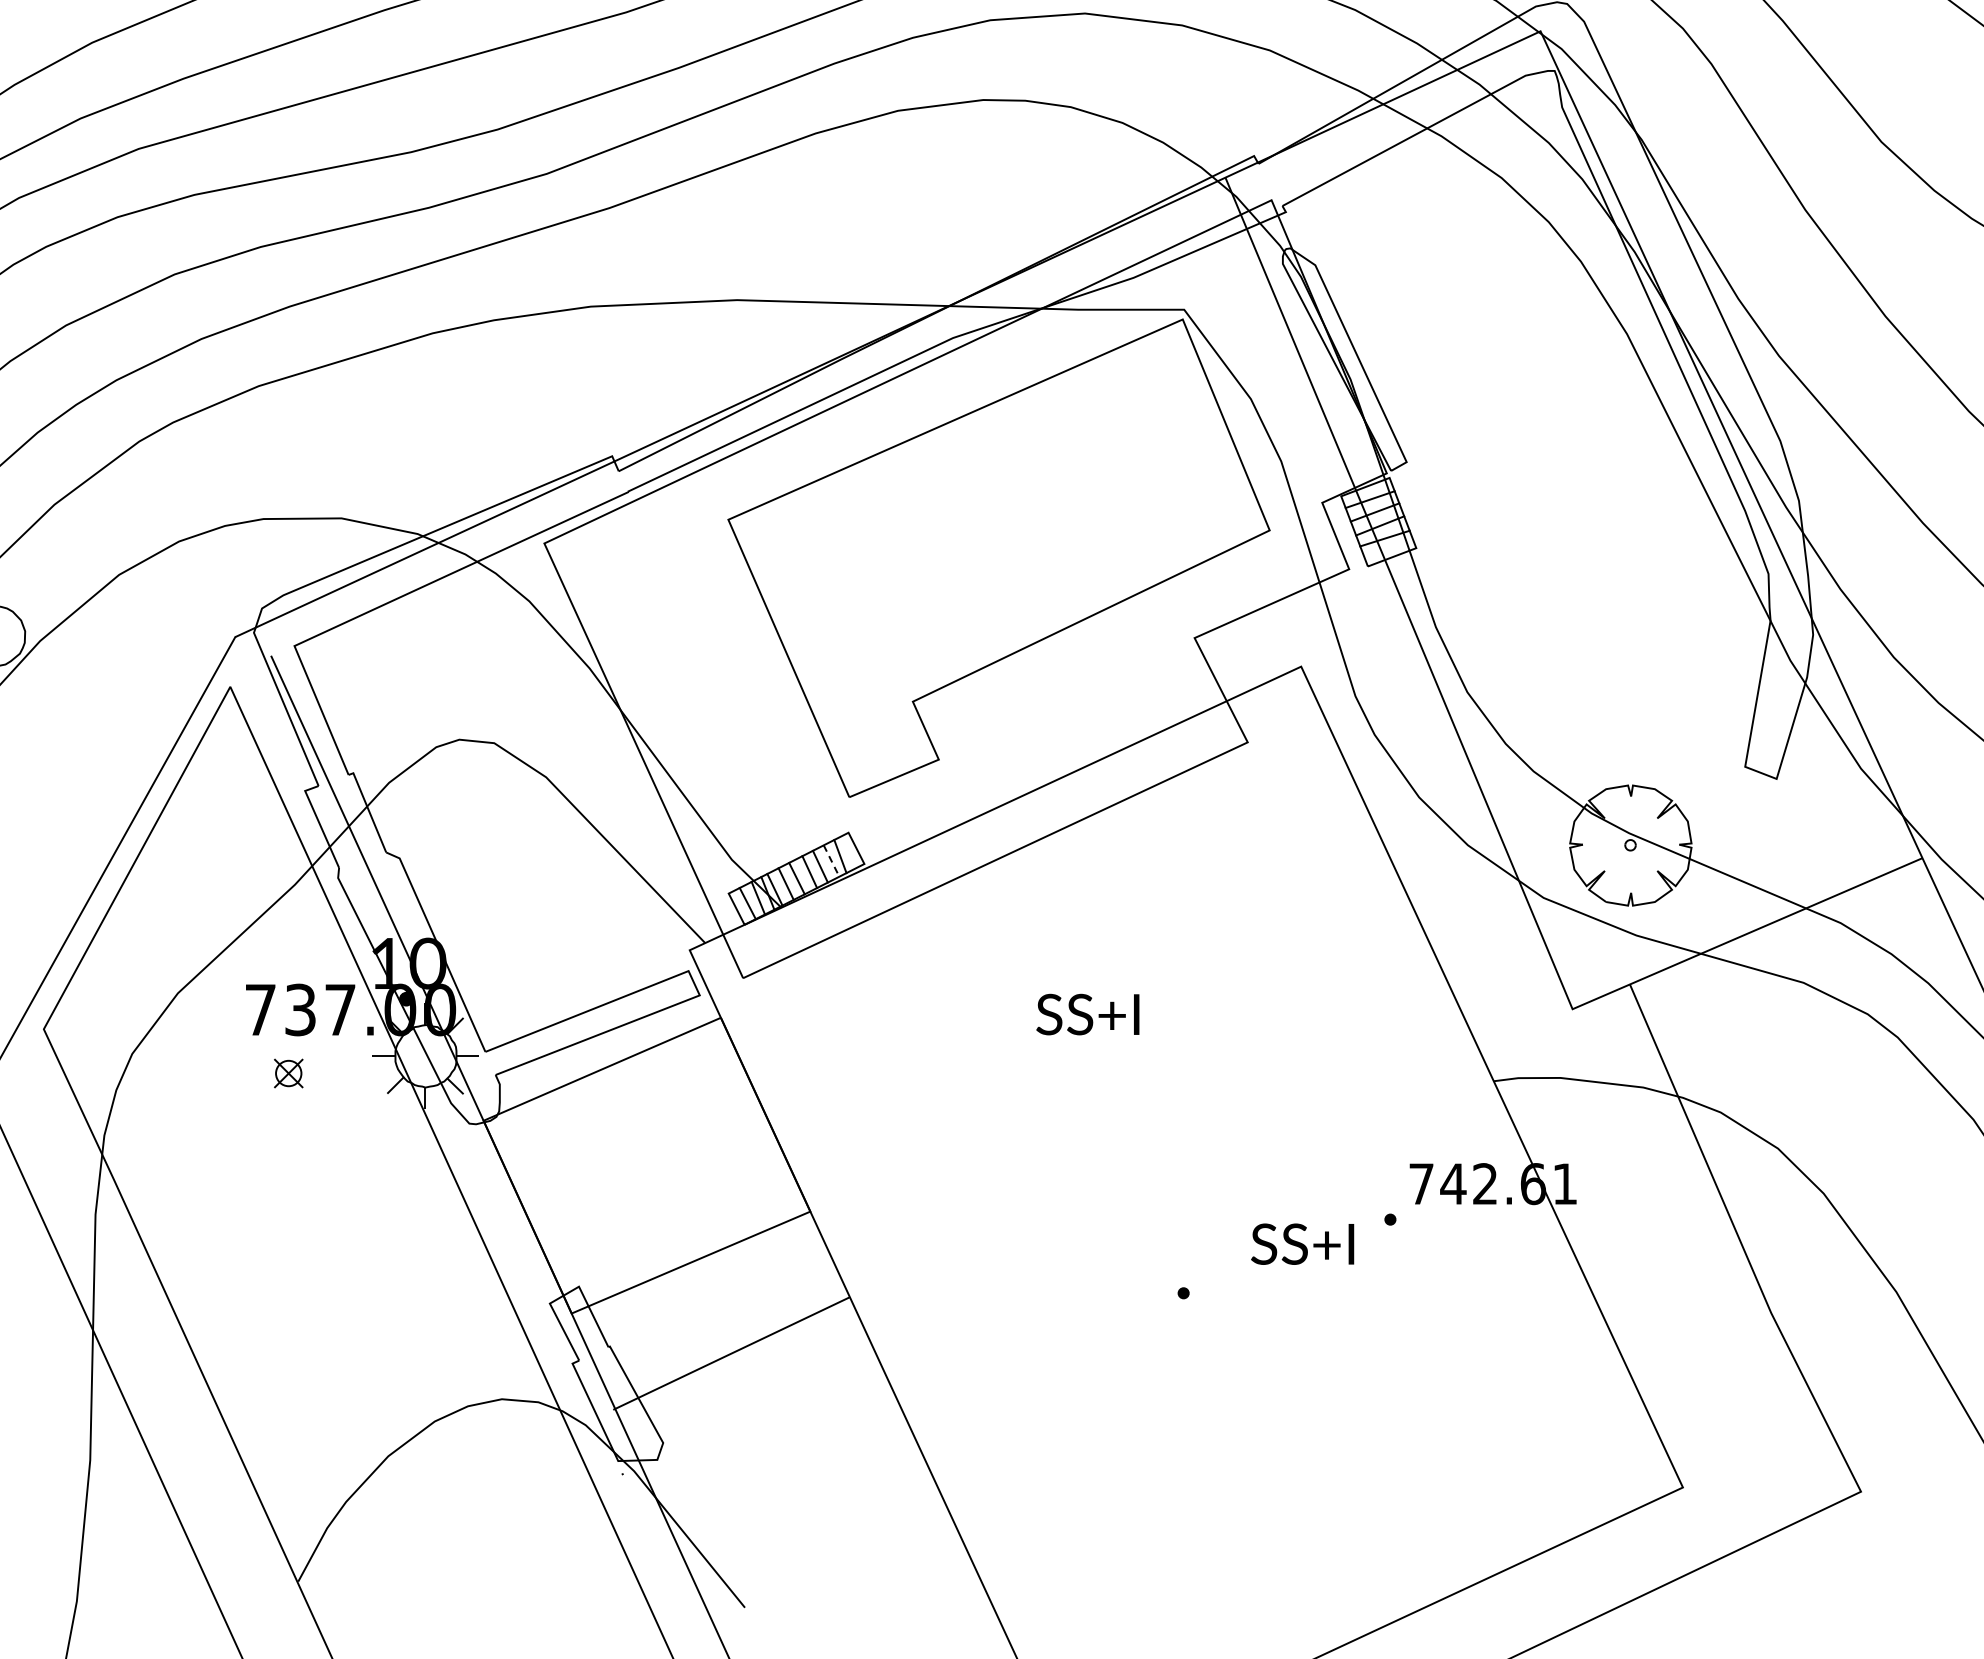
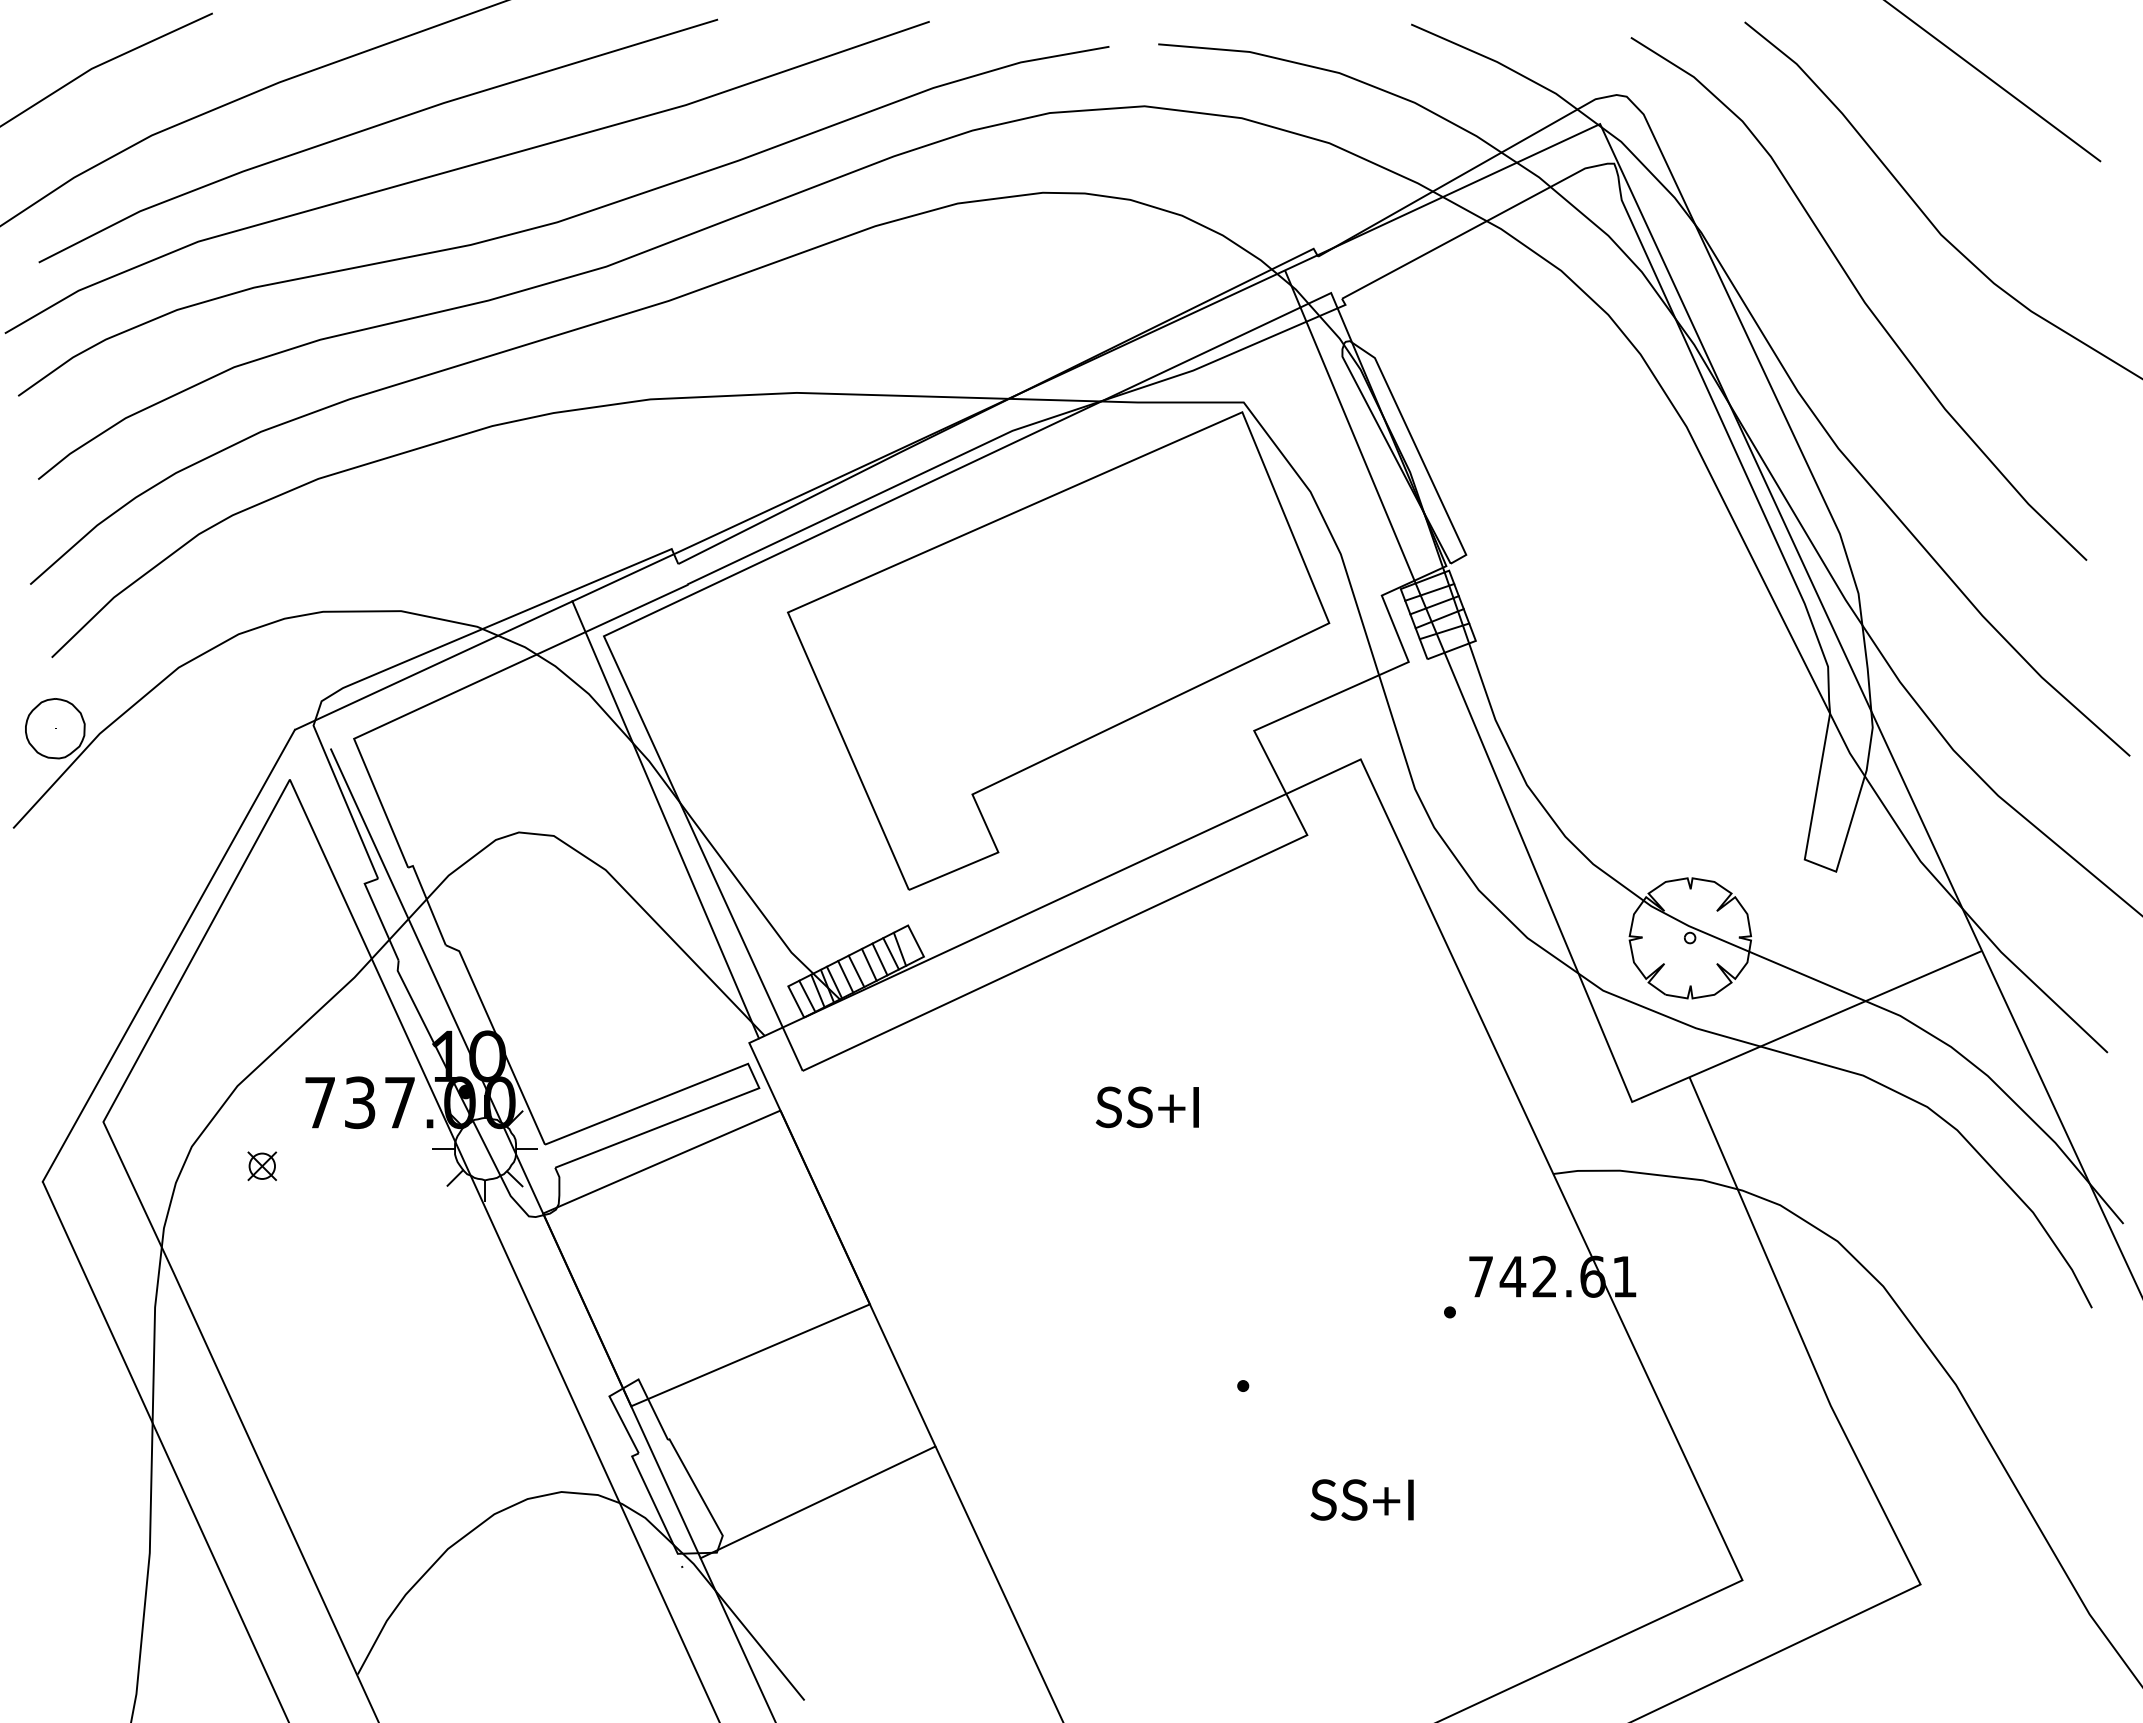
line: (605, 726) -> (665, 819), added
line: (831, 860) -> (891, 953), dashed -> solid
part: (288, 1073) -> (262, 1166), moved
text: (1301, 1243) -> (1361, 1499), moved
line: (730, 1353) -> (817, 1502), moved

